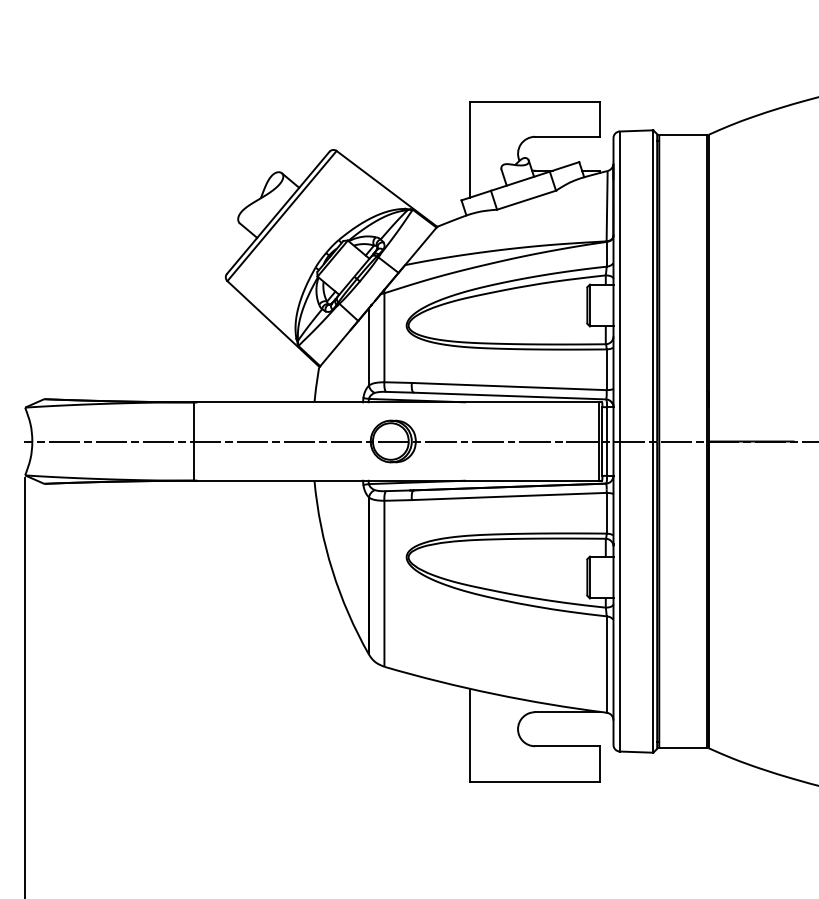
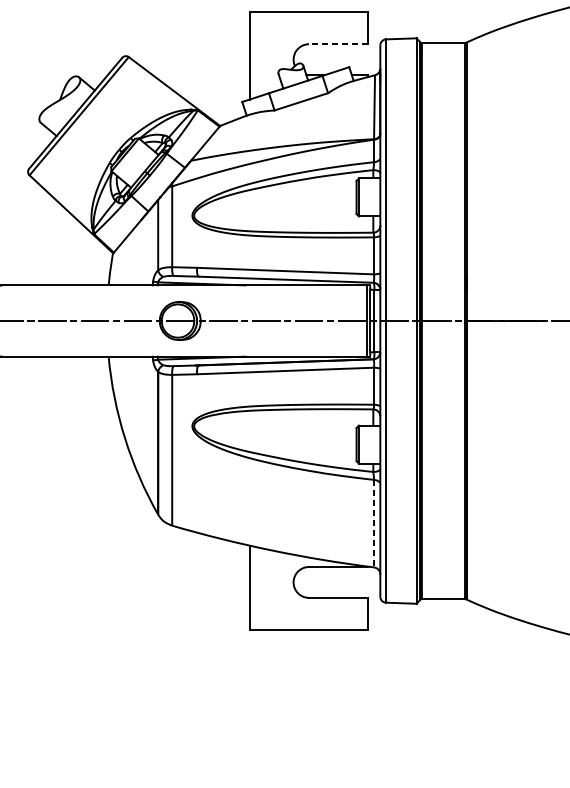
line: (567, 136) -> (338, 43), solid -> dashed
line: (606, 665) -> (373, 524), solid -> dashed

